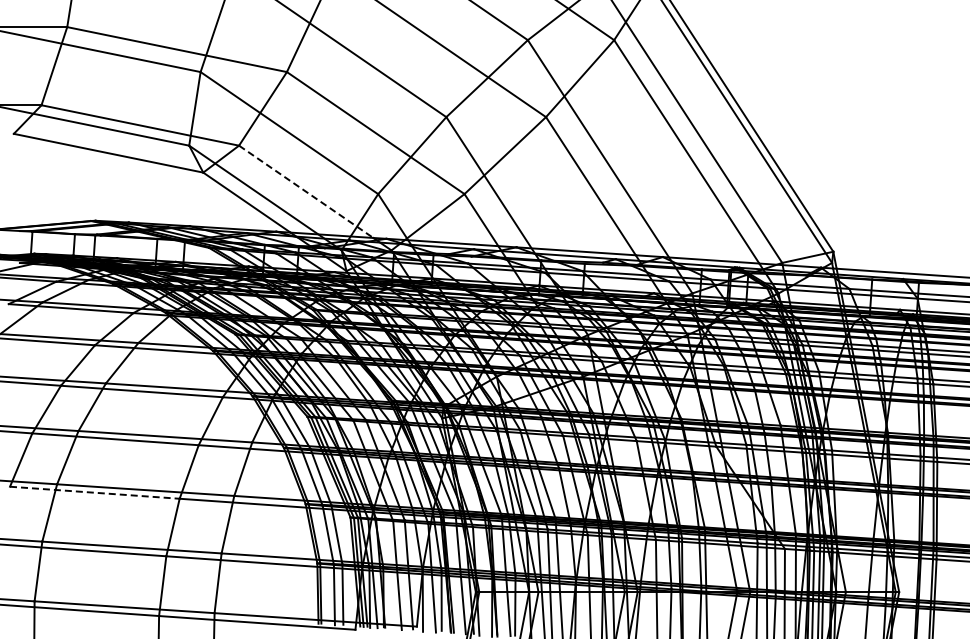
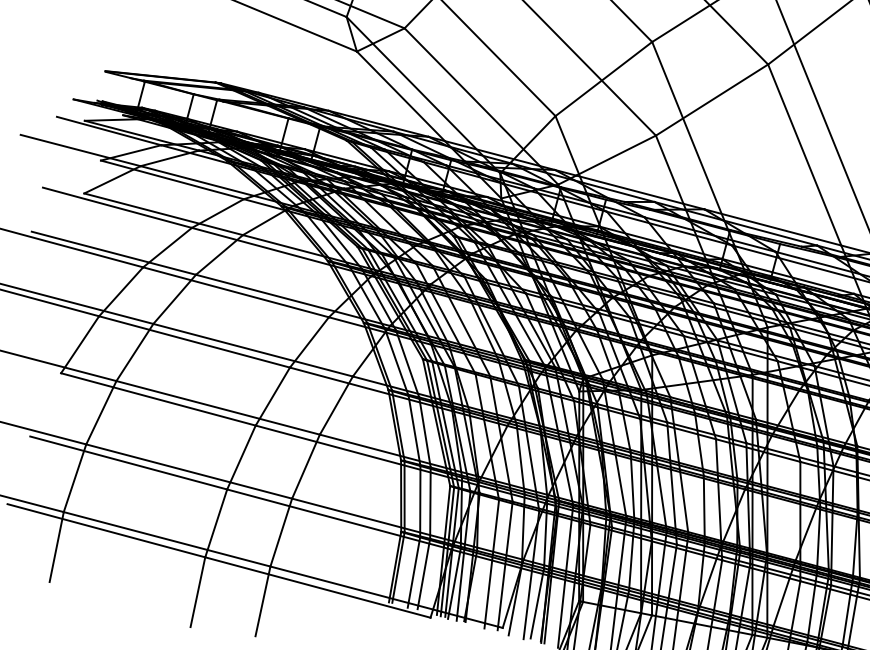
line: (306, 192) -> (472, 98), dashed -> solid
line: (95, 492) -> (159, 399), dashed -> solid

